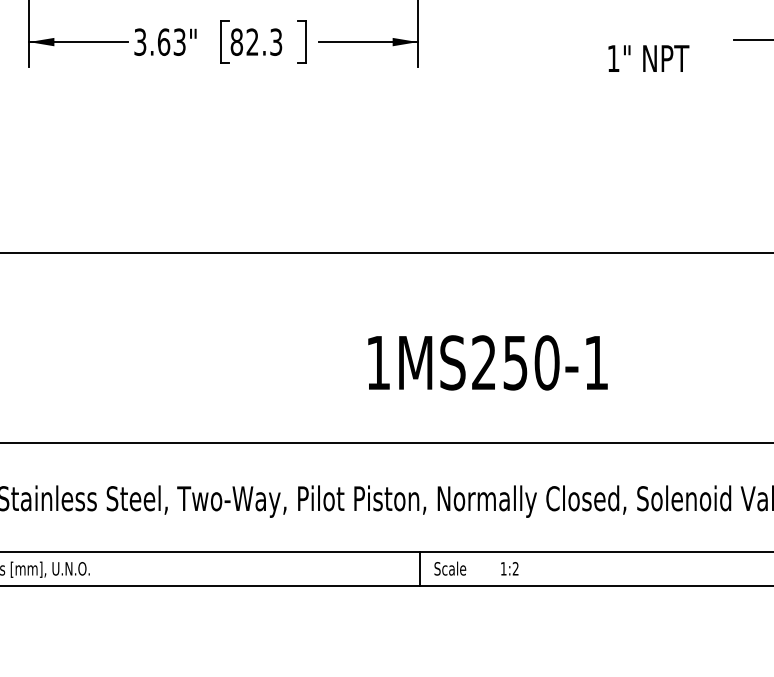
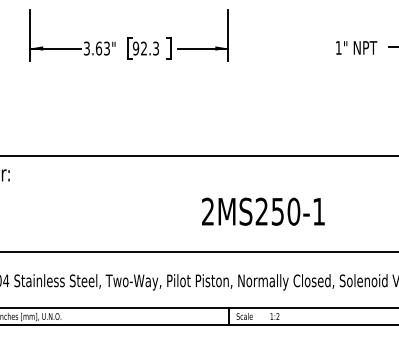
text: (237, 42) -> (136, 48), 82.3 -> 92.3
text: (648, 57) -> (356, 47), moved
text: (377, 362) -> (207, 211), 1MS250-1 -> 2MS250-1

